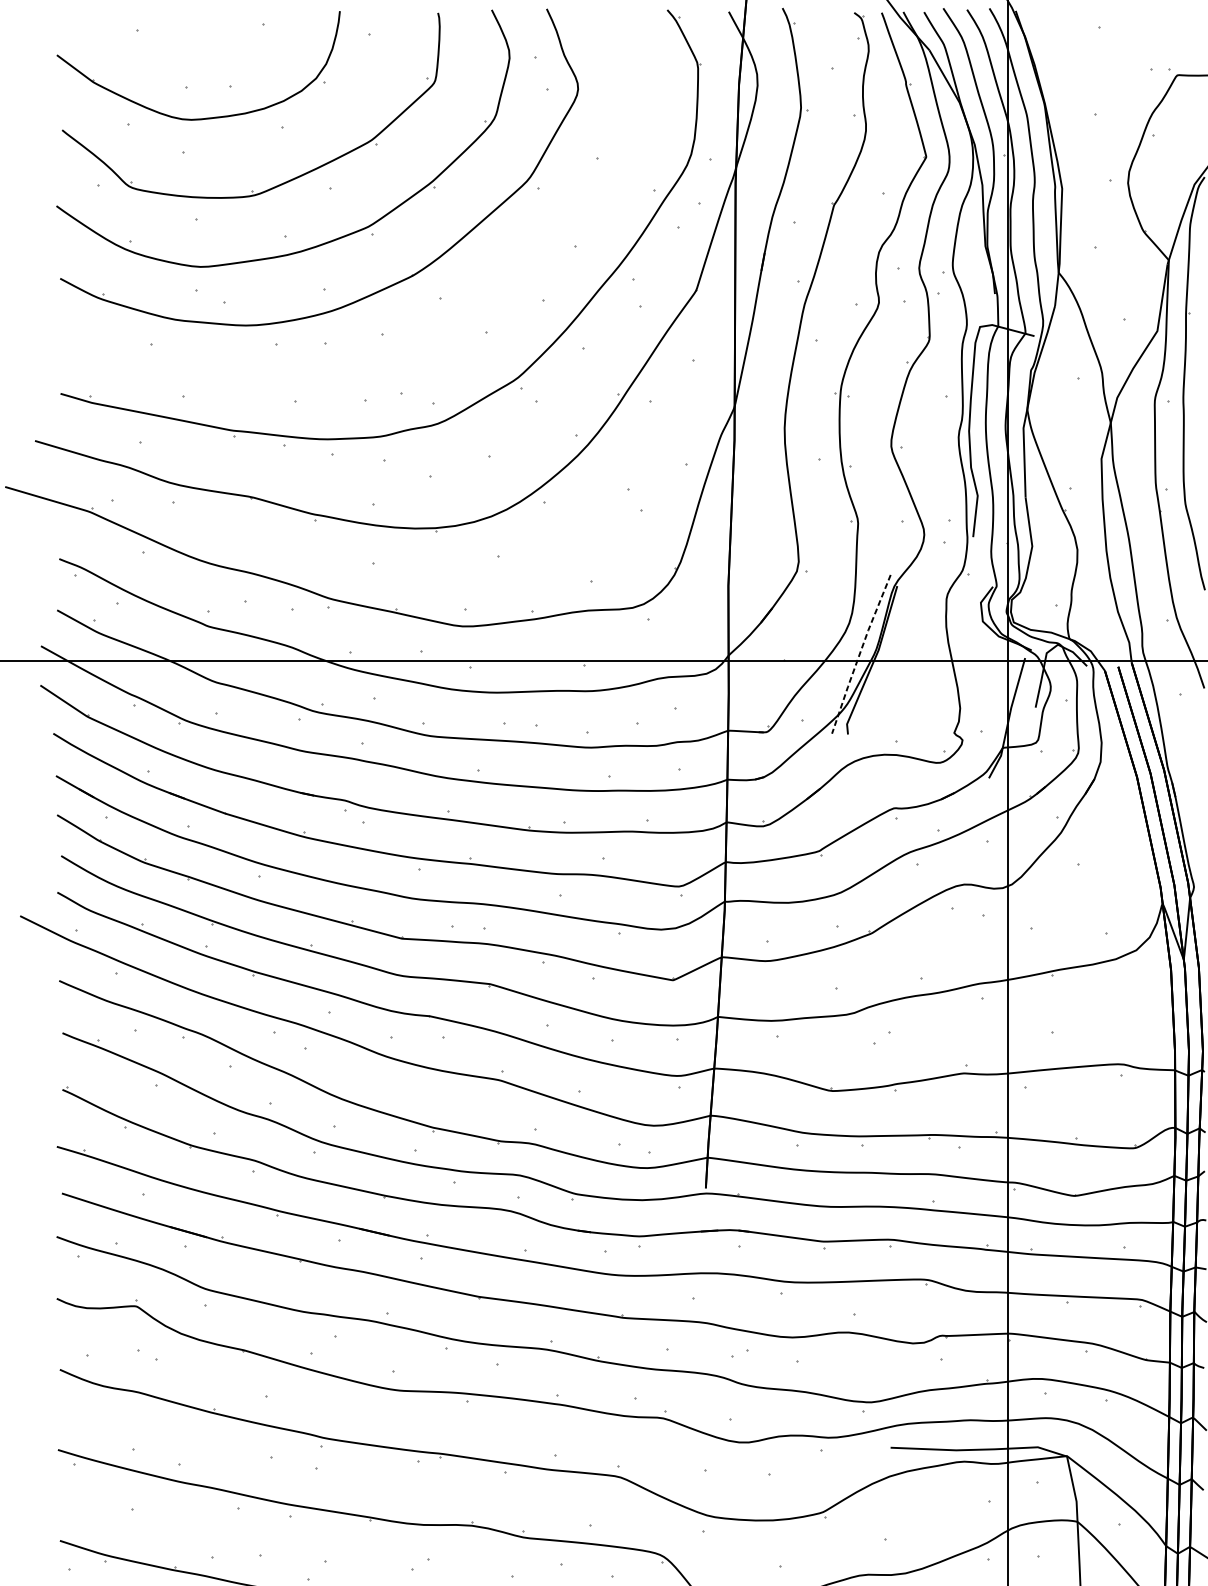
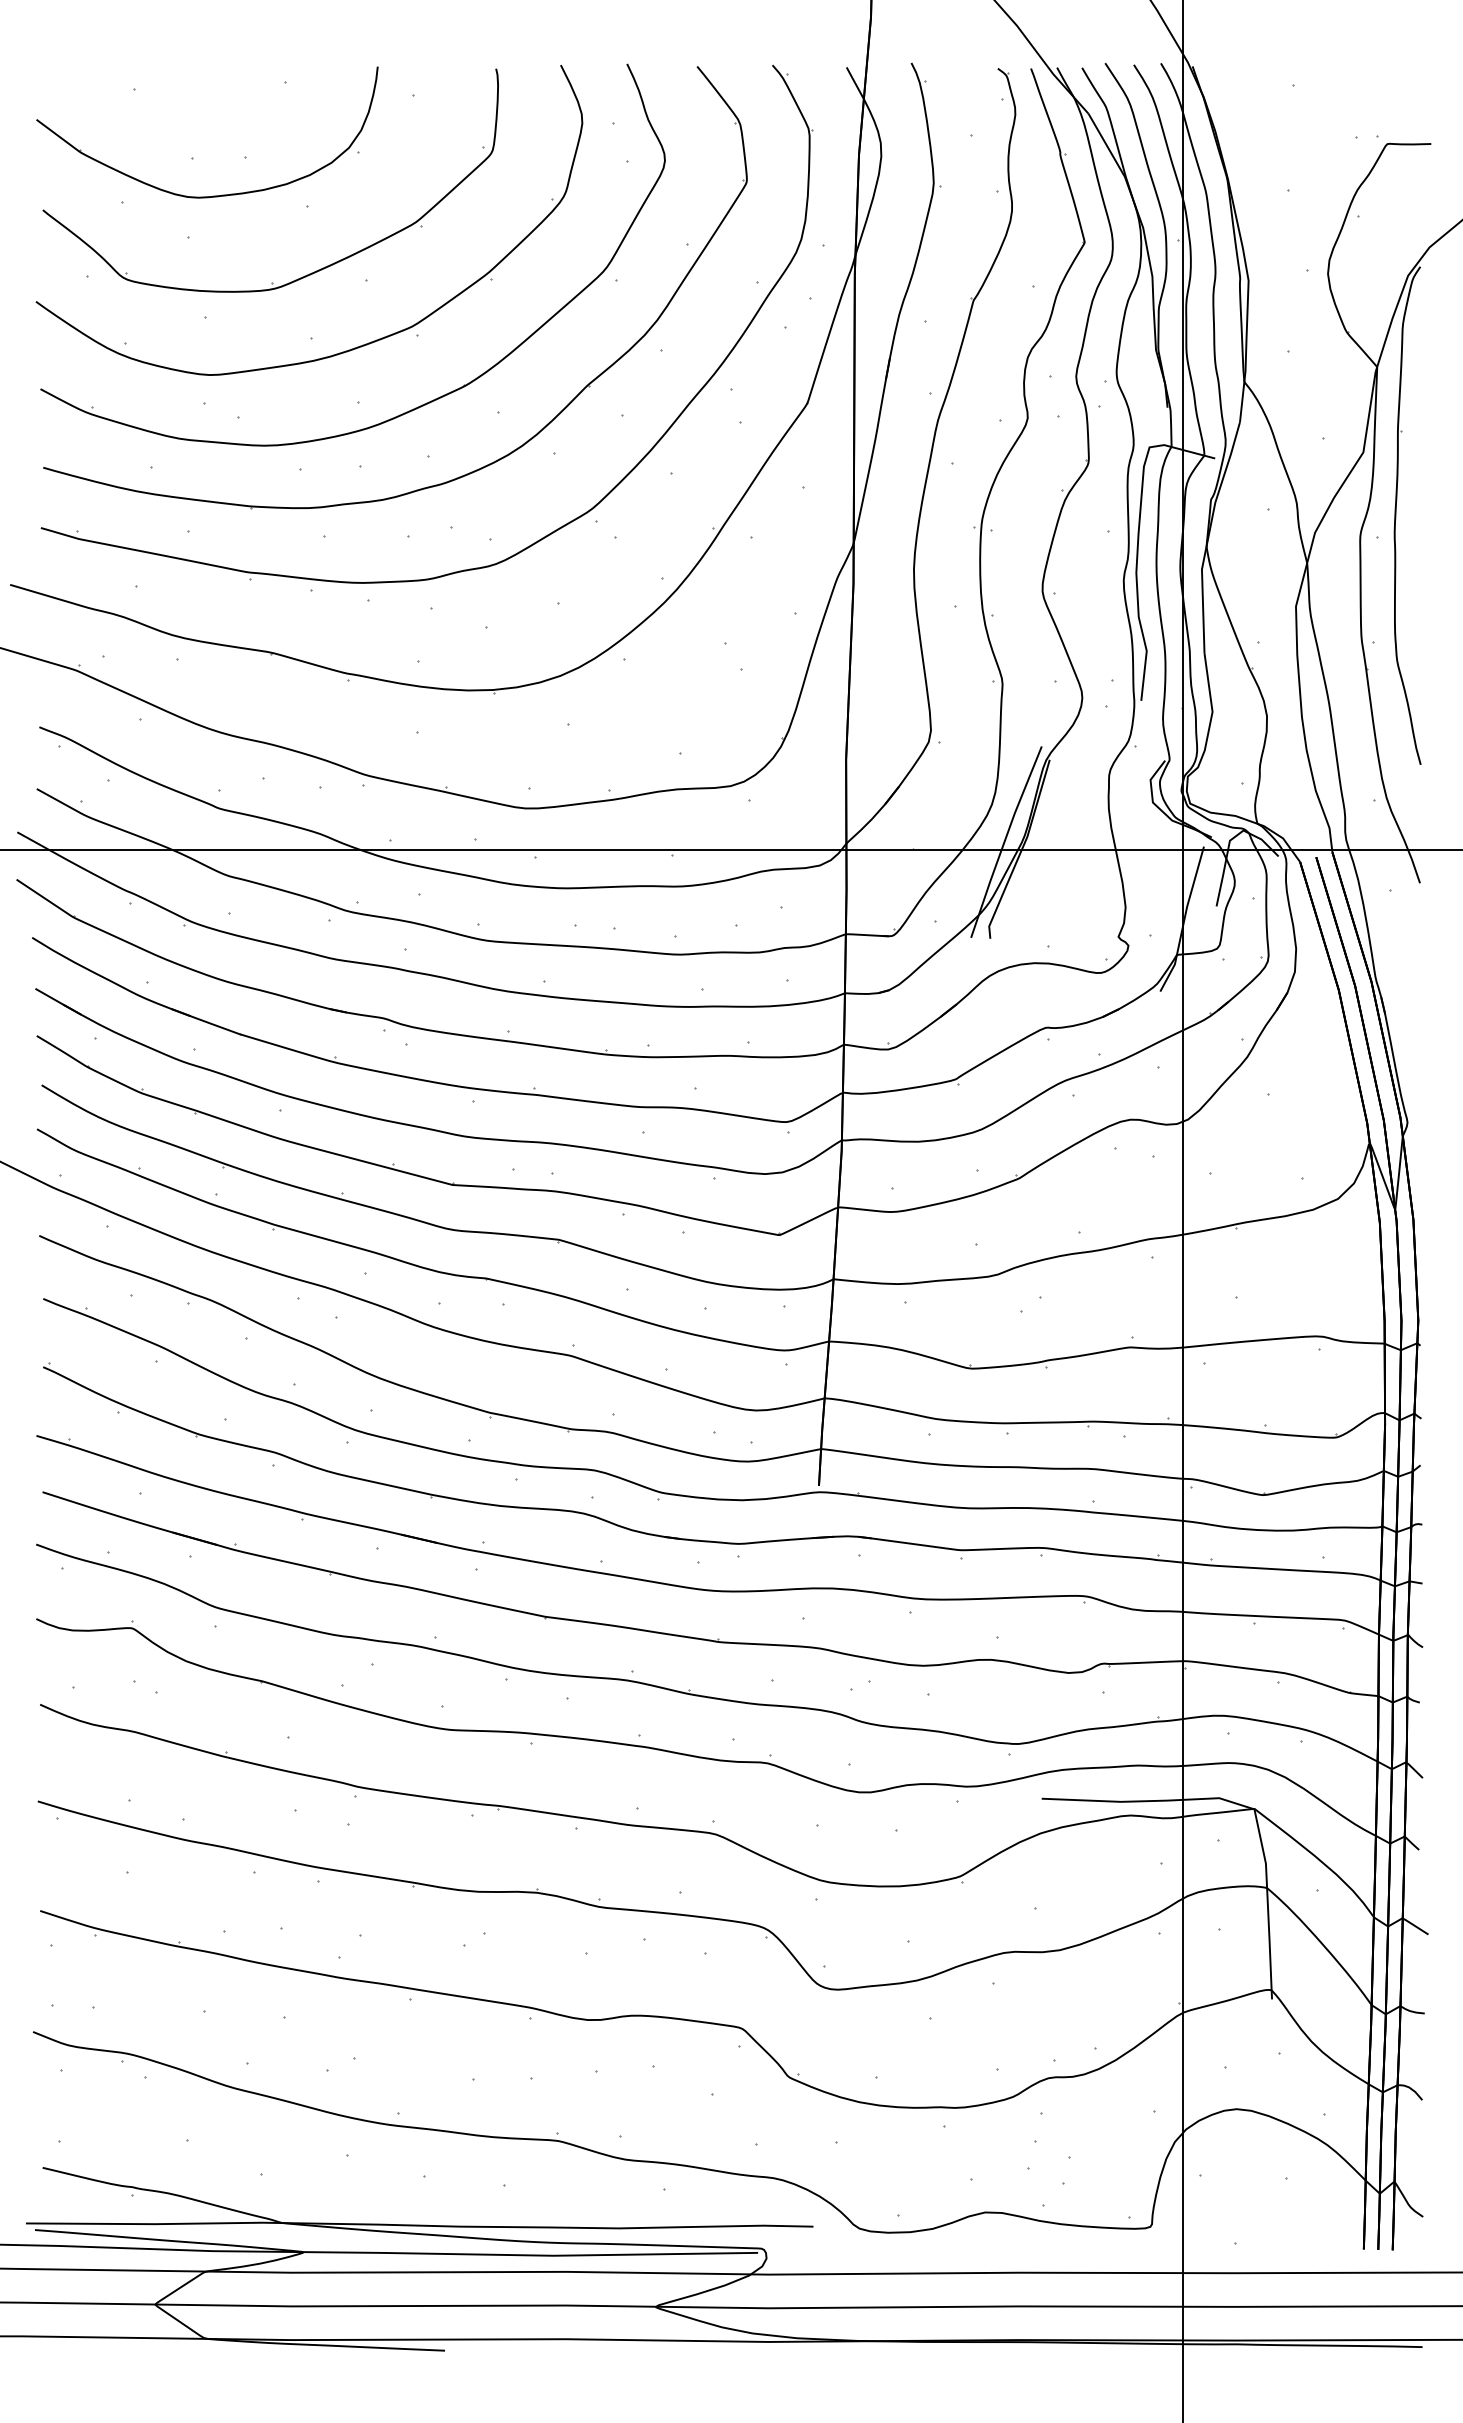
part: (419, 346) -> (473, 470), added
line: (859, 653) -> (1004, 841), dashed -> solid

